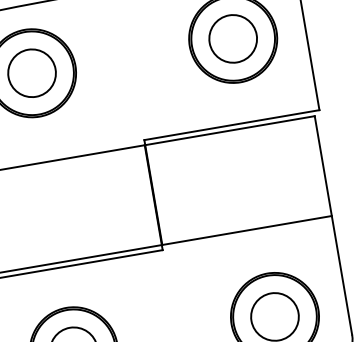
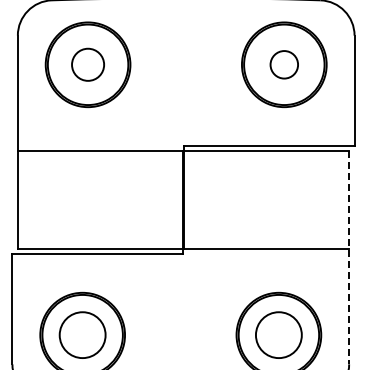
circle: (233, 38) -> (284, 64), size x0.6
circle: (32, 72) -> (88, 64), size x0.7
line: (333, 224) -> (349, 257), solid -> dashed

